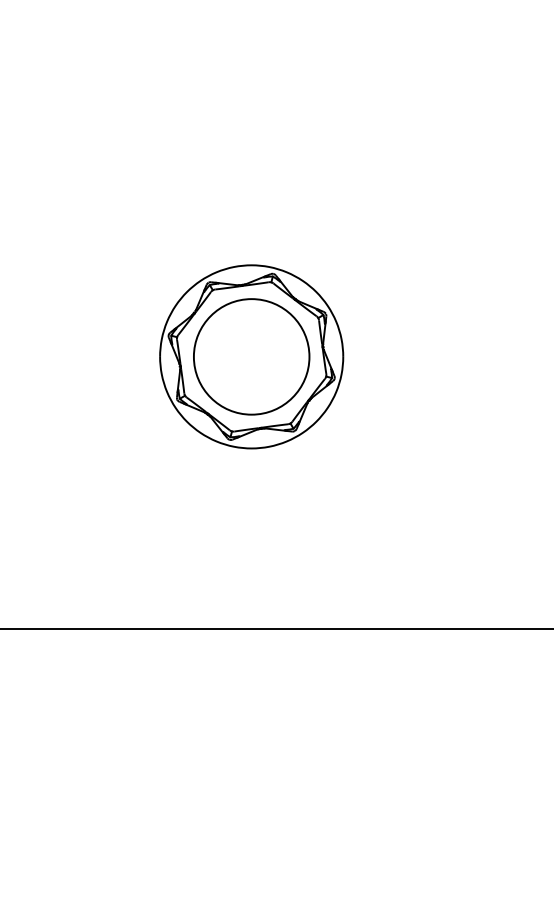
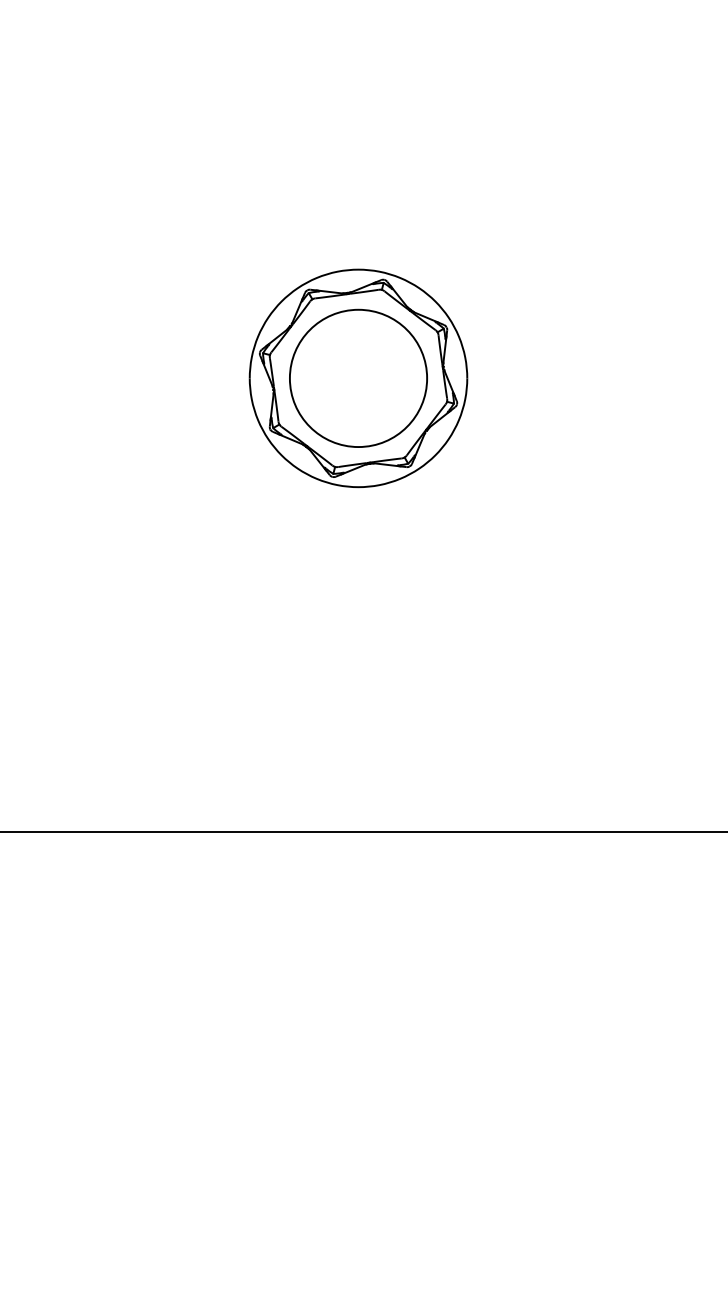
part: (251, 356) -> (358, 377), size x0.71

